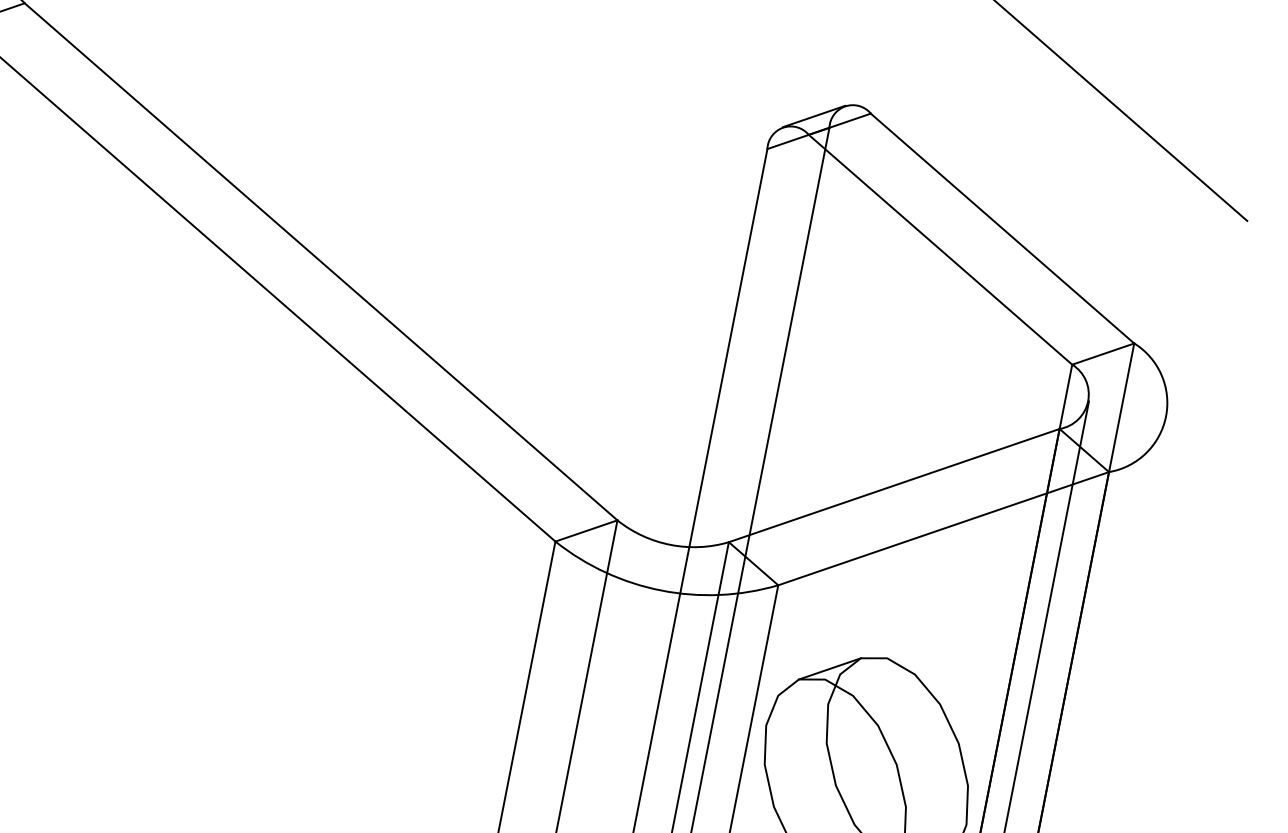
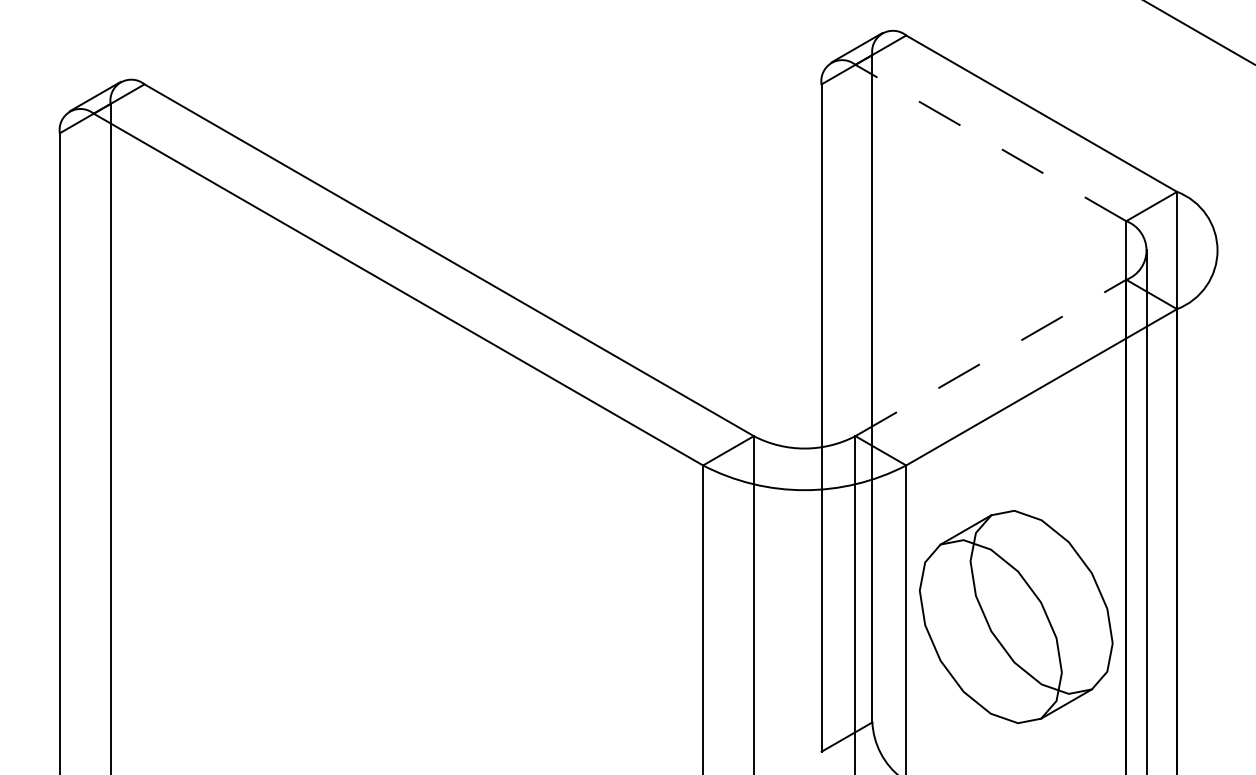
line: (940, 249) -> (990, 142), solid -> dashed
line: (895, 485) -> (991, 357), solid -> dashed

